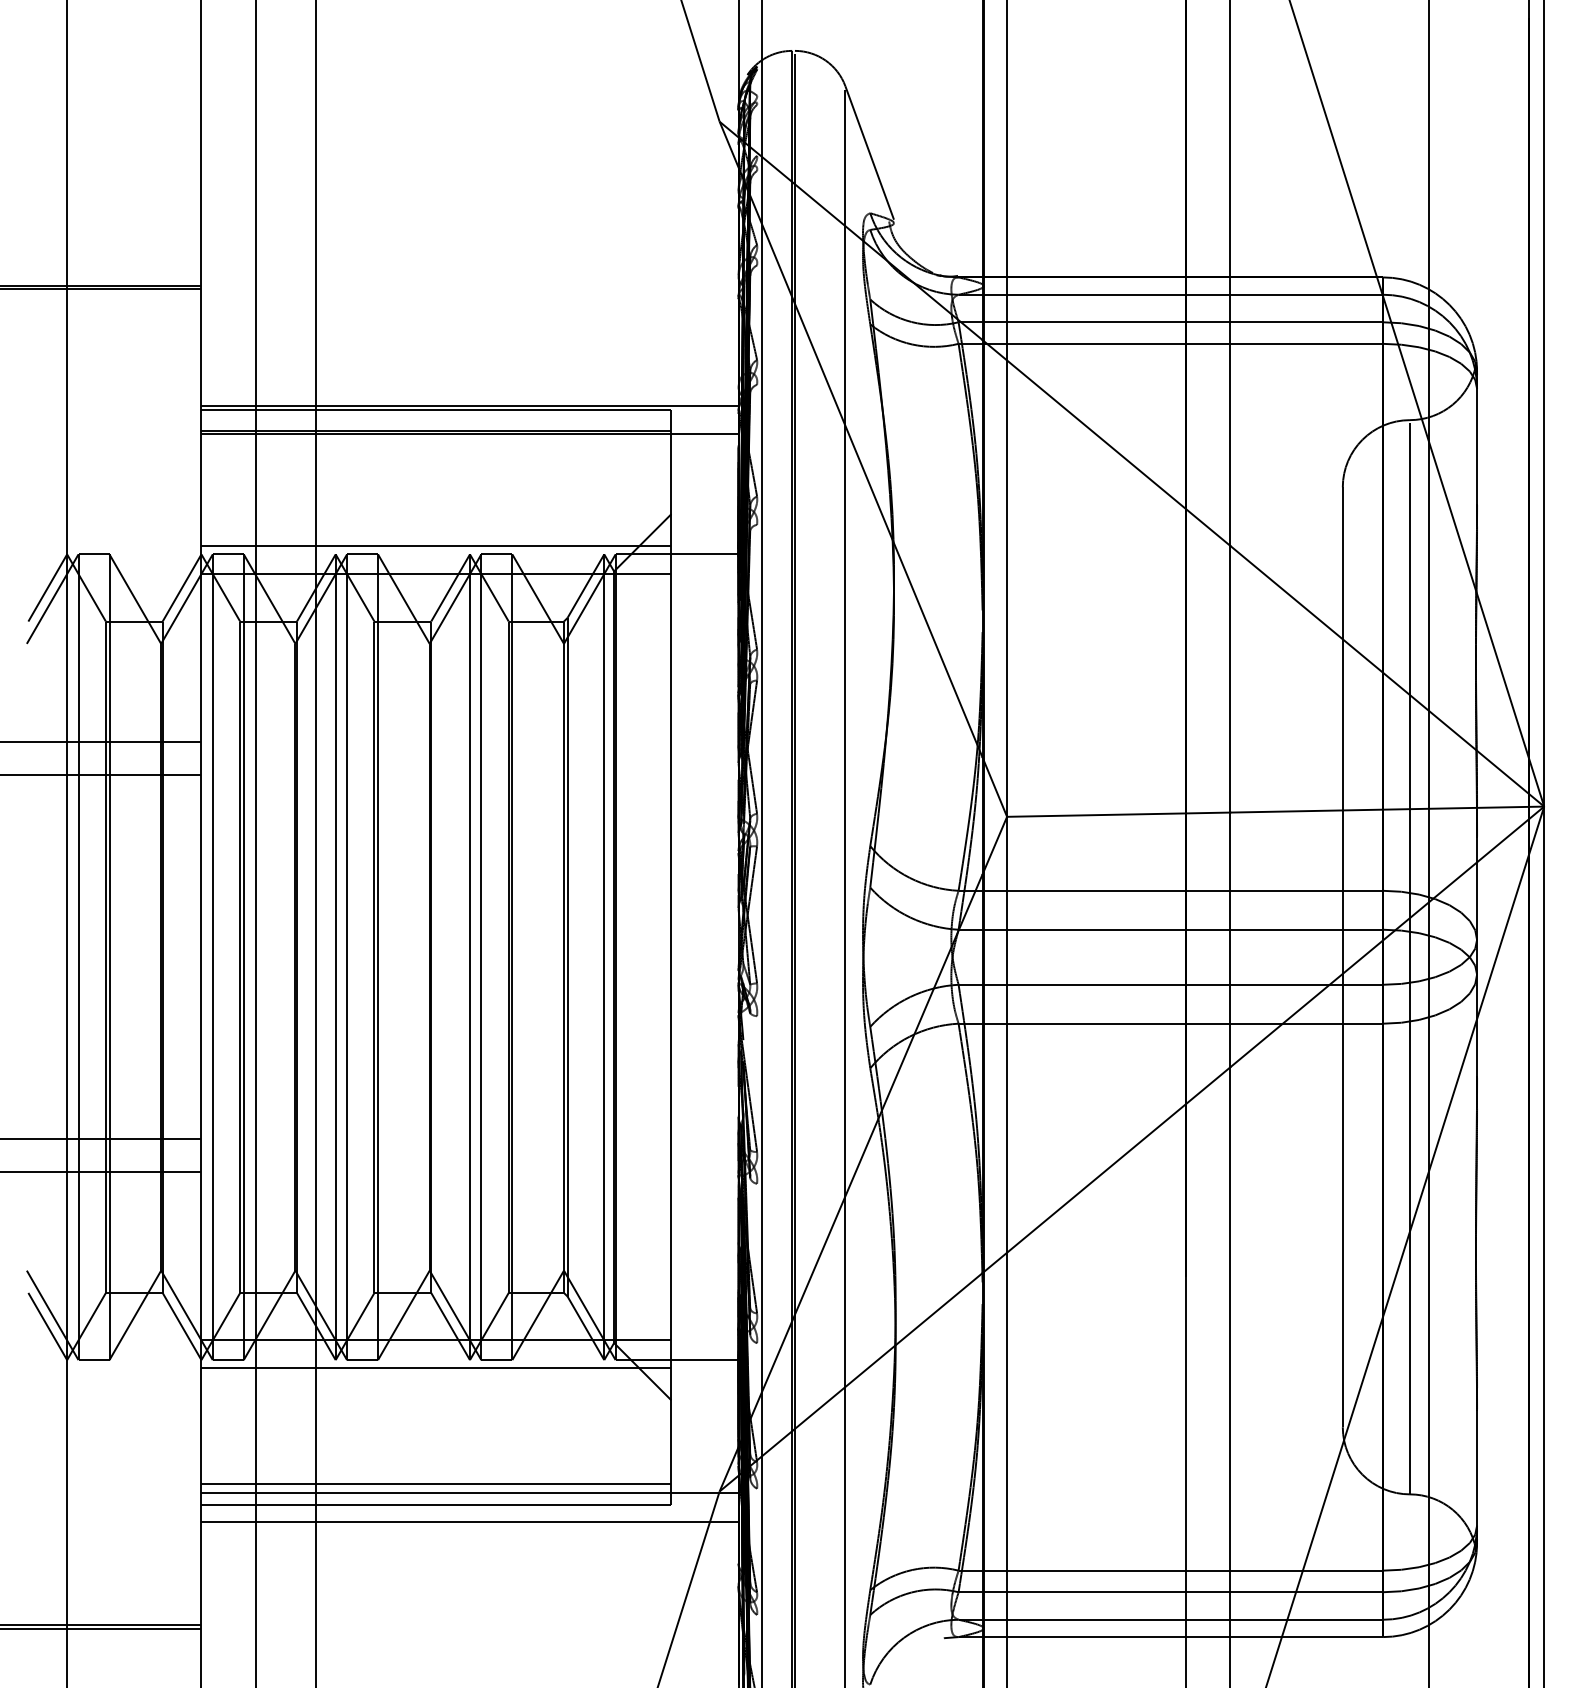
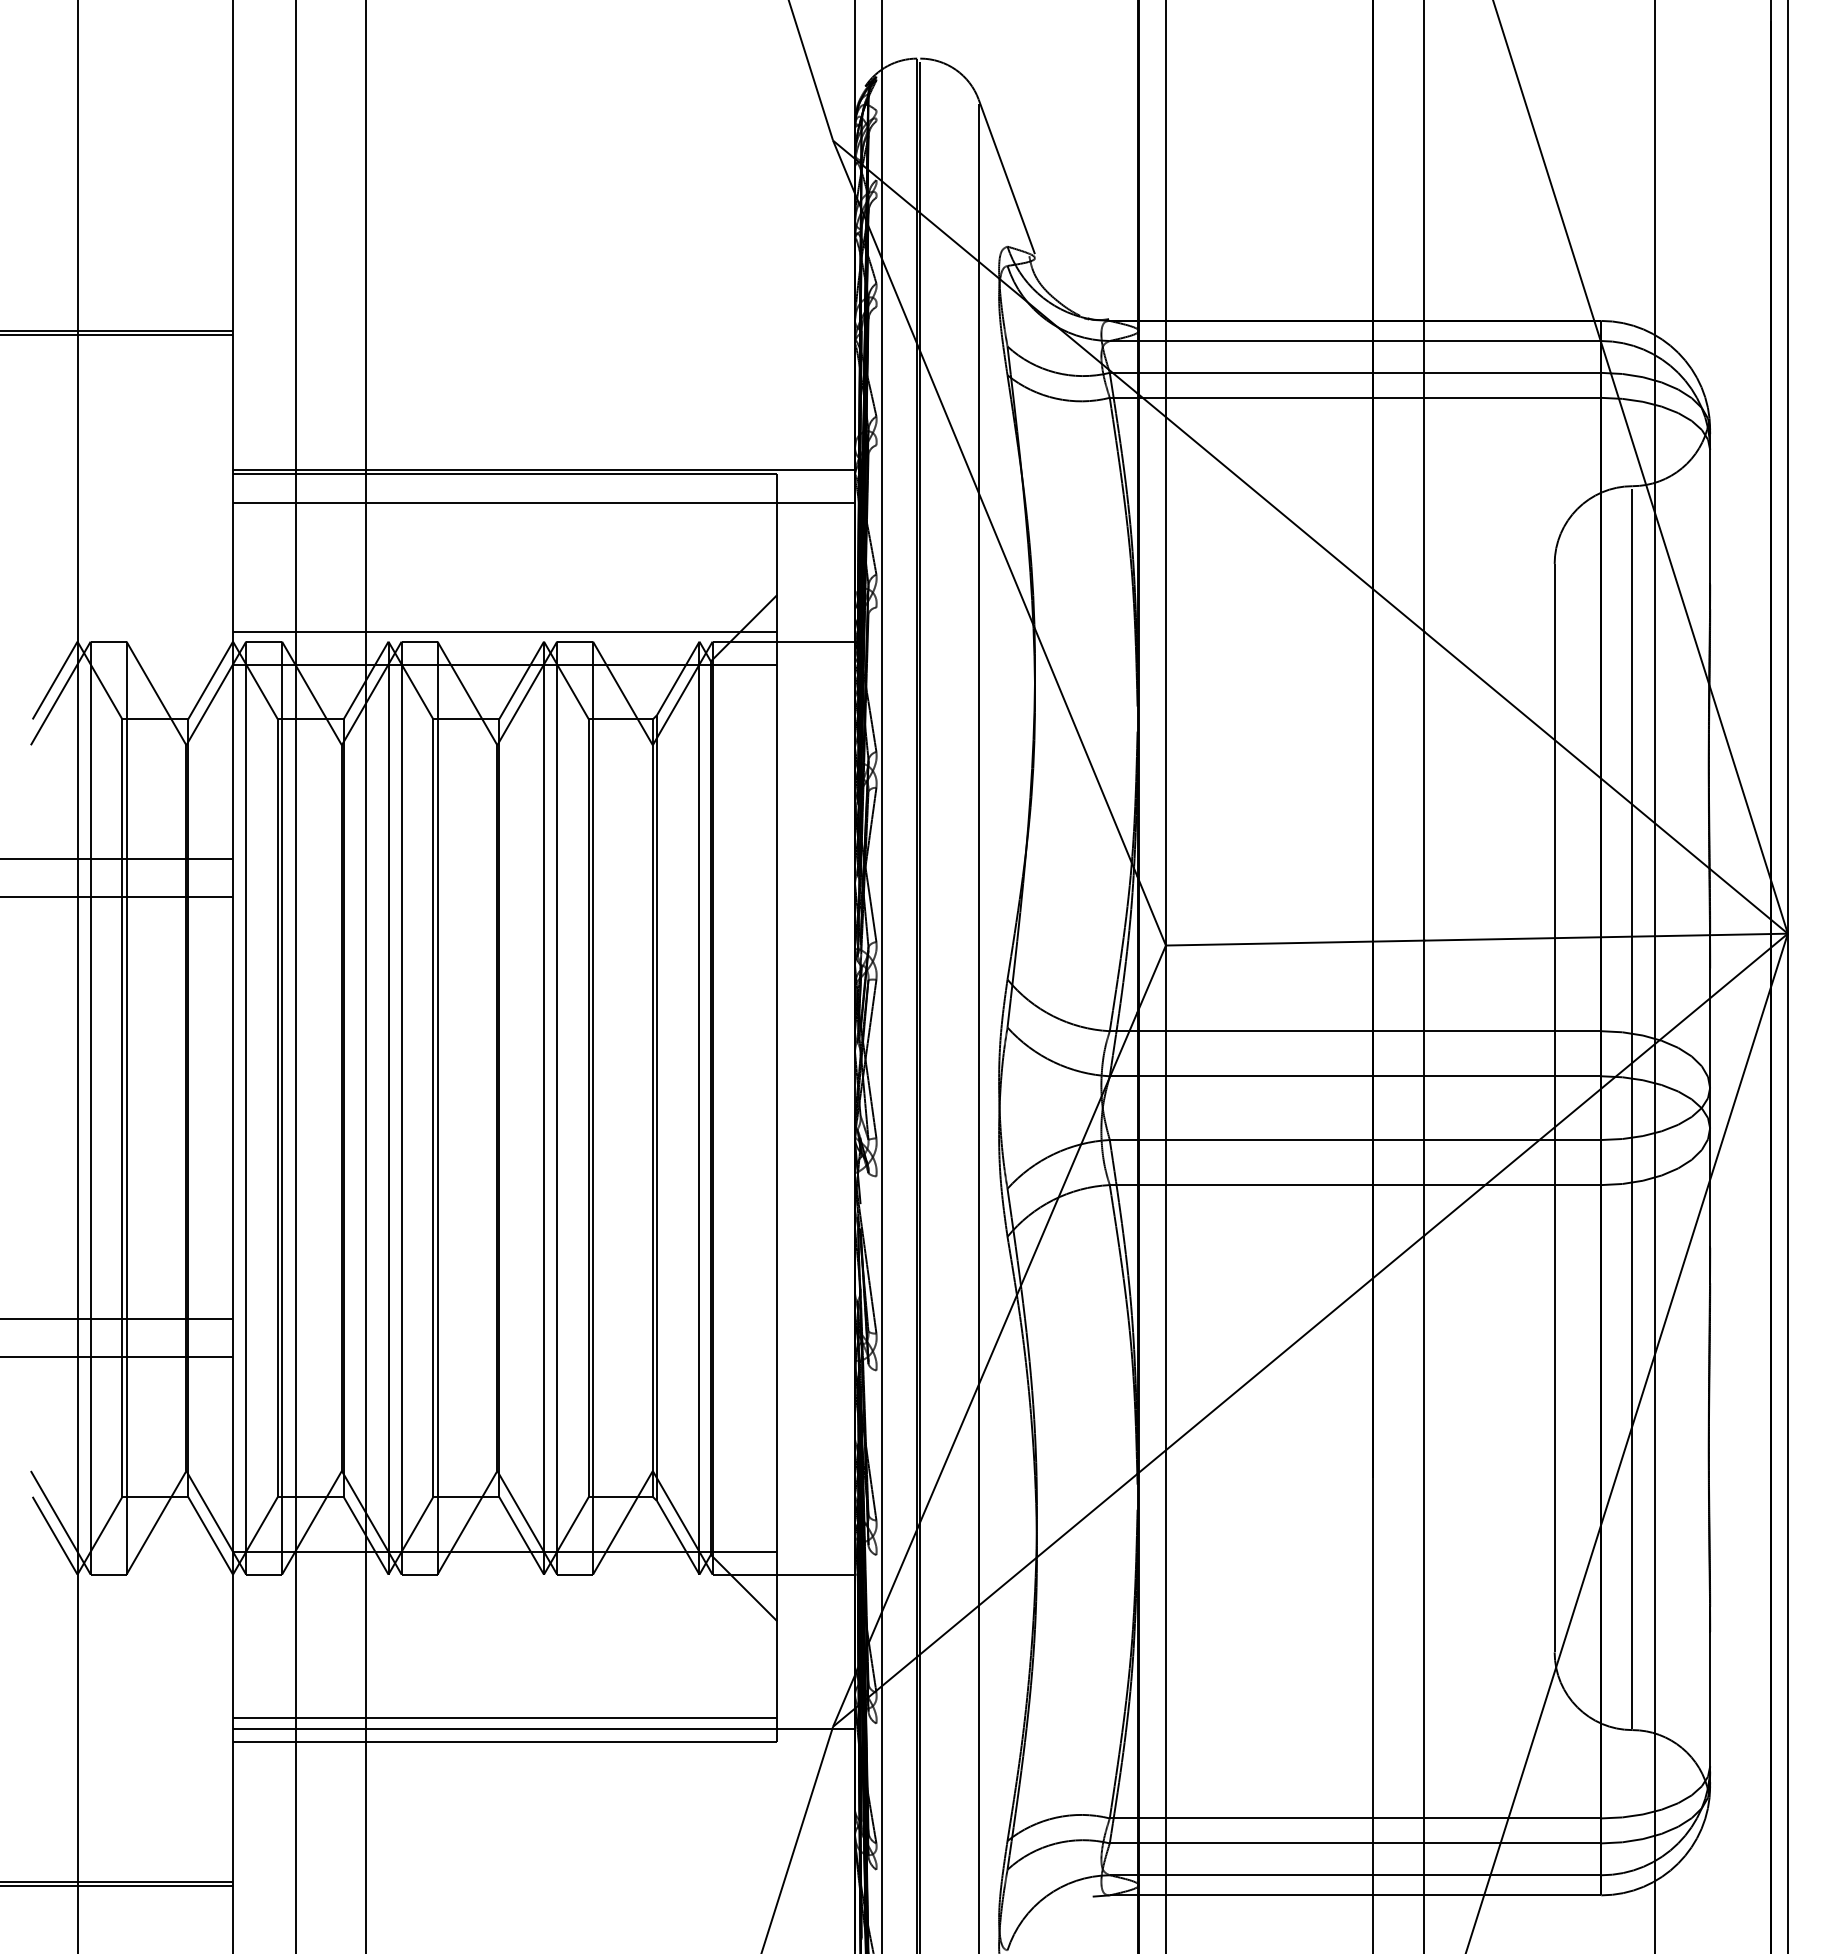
line: (436, 430) -> (505, 498), removed
line: (436, 1368) -> (505, 1584), removed
line: (469, 1521) -> (543, 1761), removed

